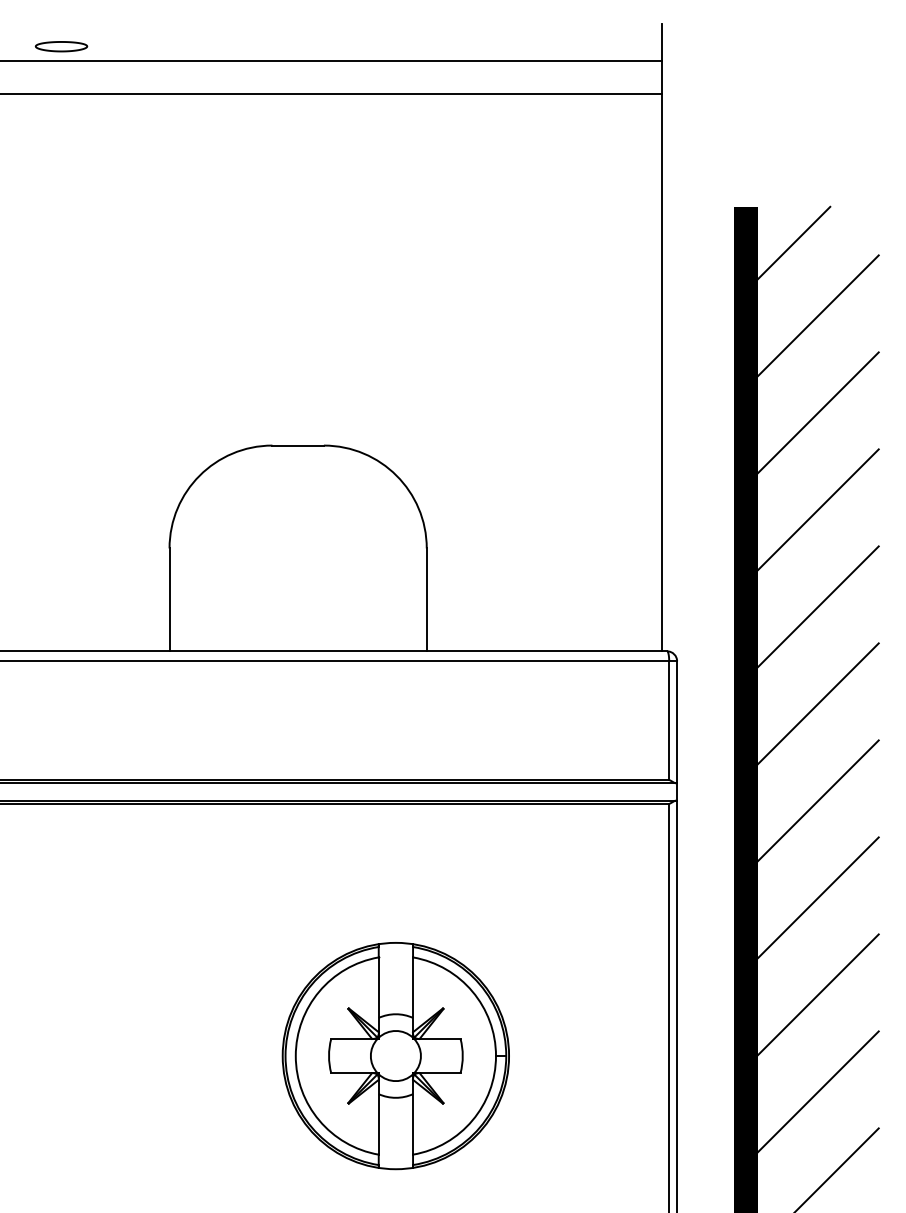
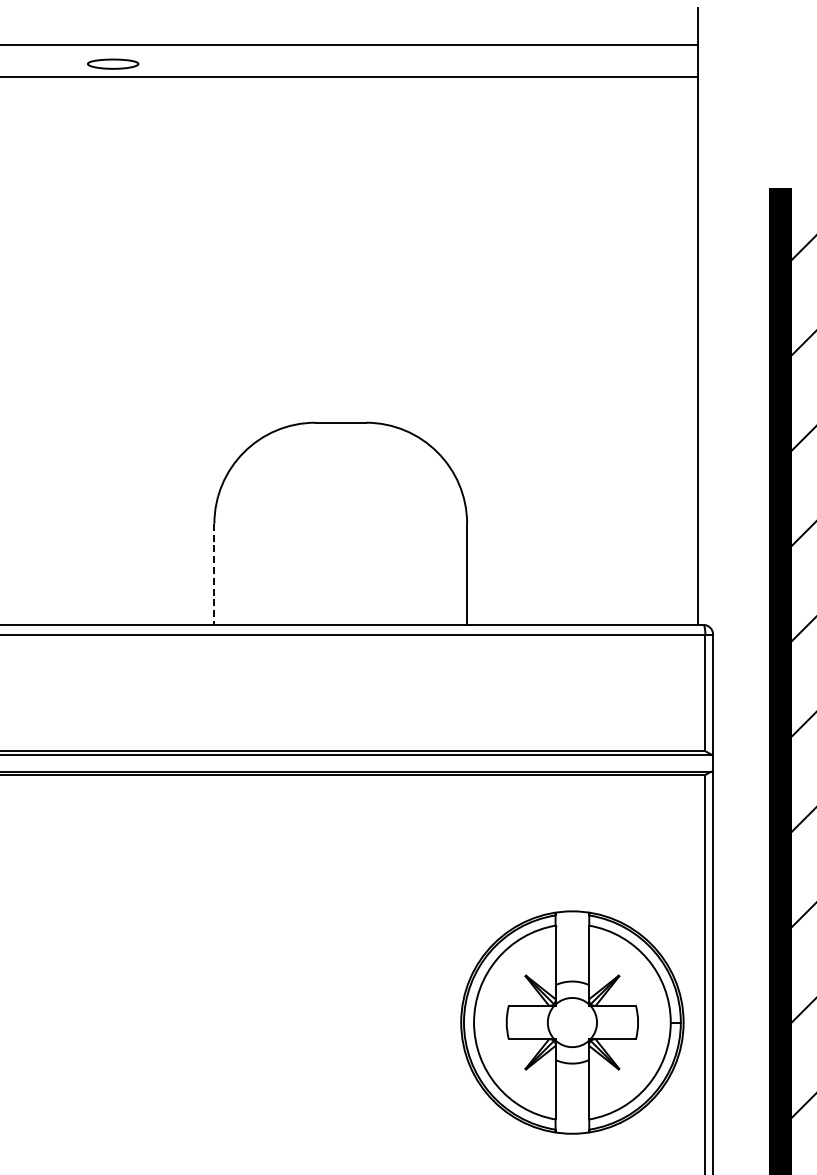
part: (61, 46) -> (113, 64), moved
line: (169, 600) -> (214, 574), solid -> dashed
part: (395, 1056) -> (572, 1023), moved

